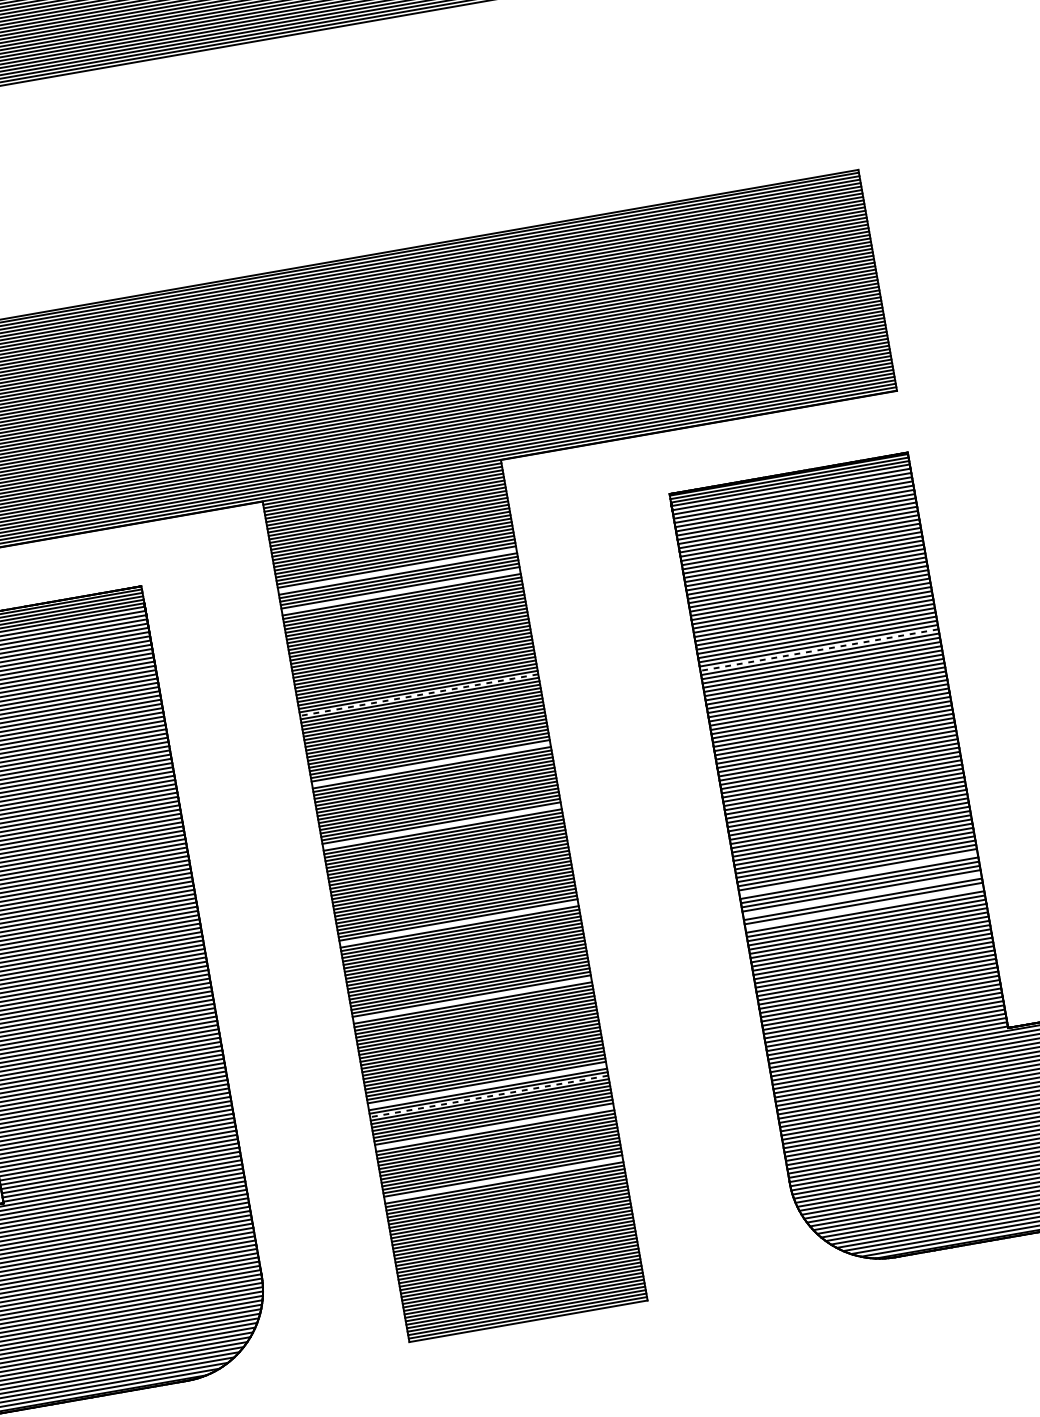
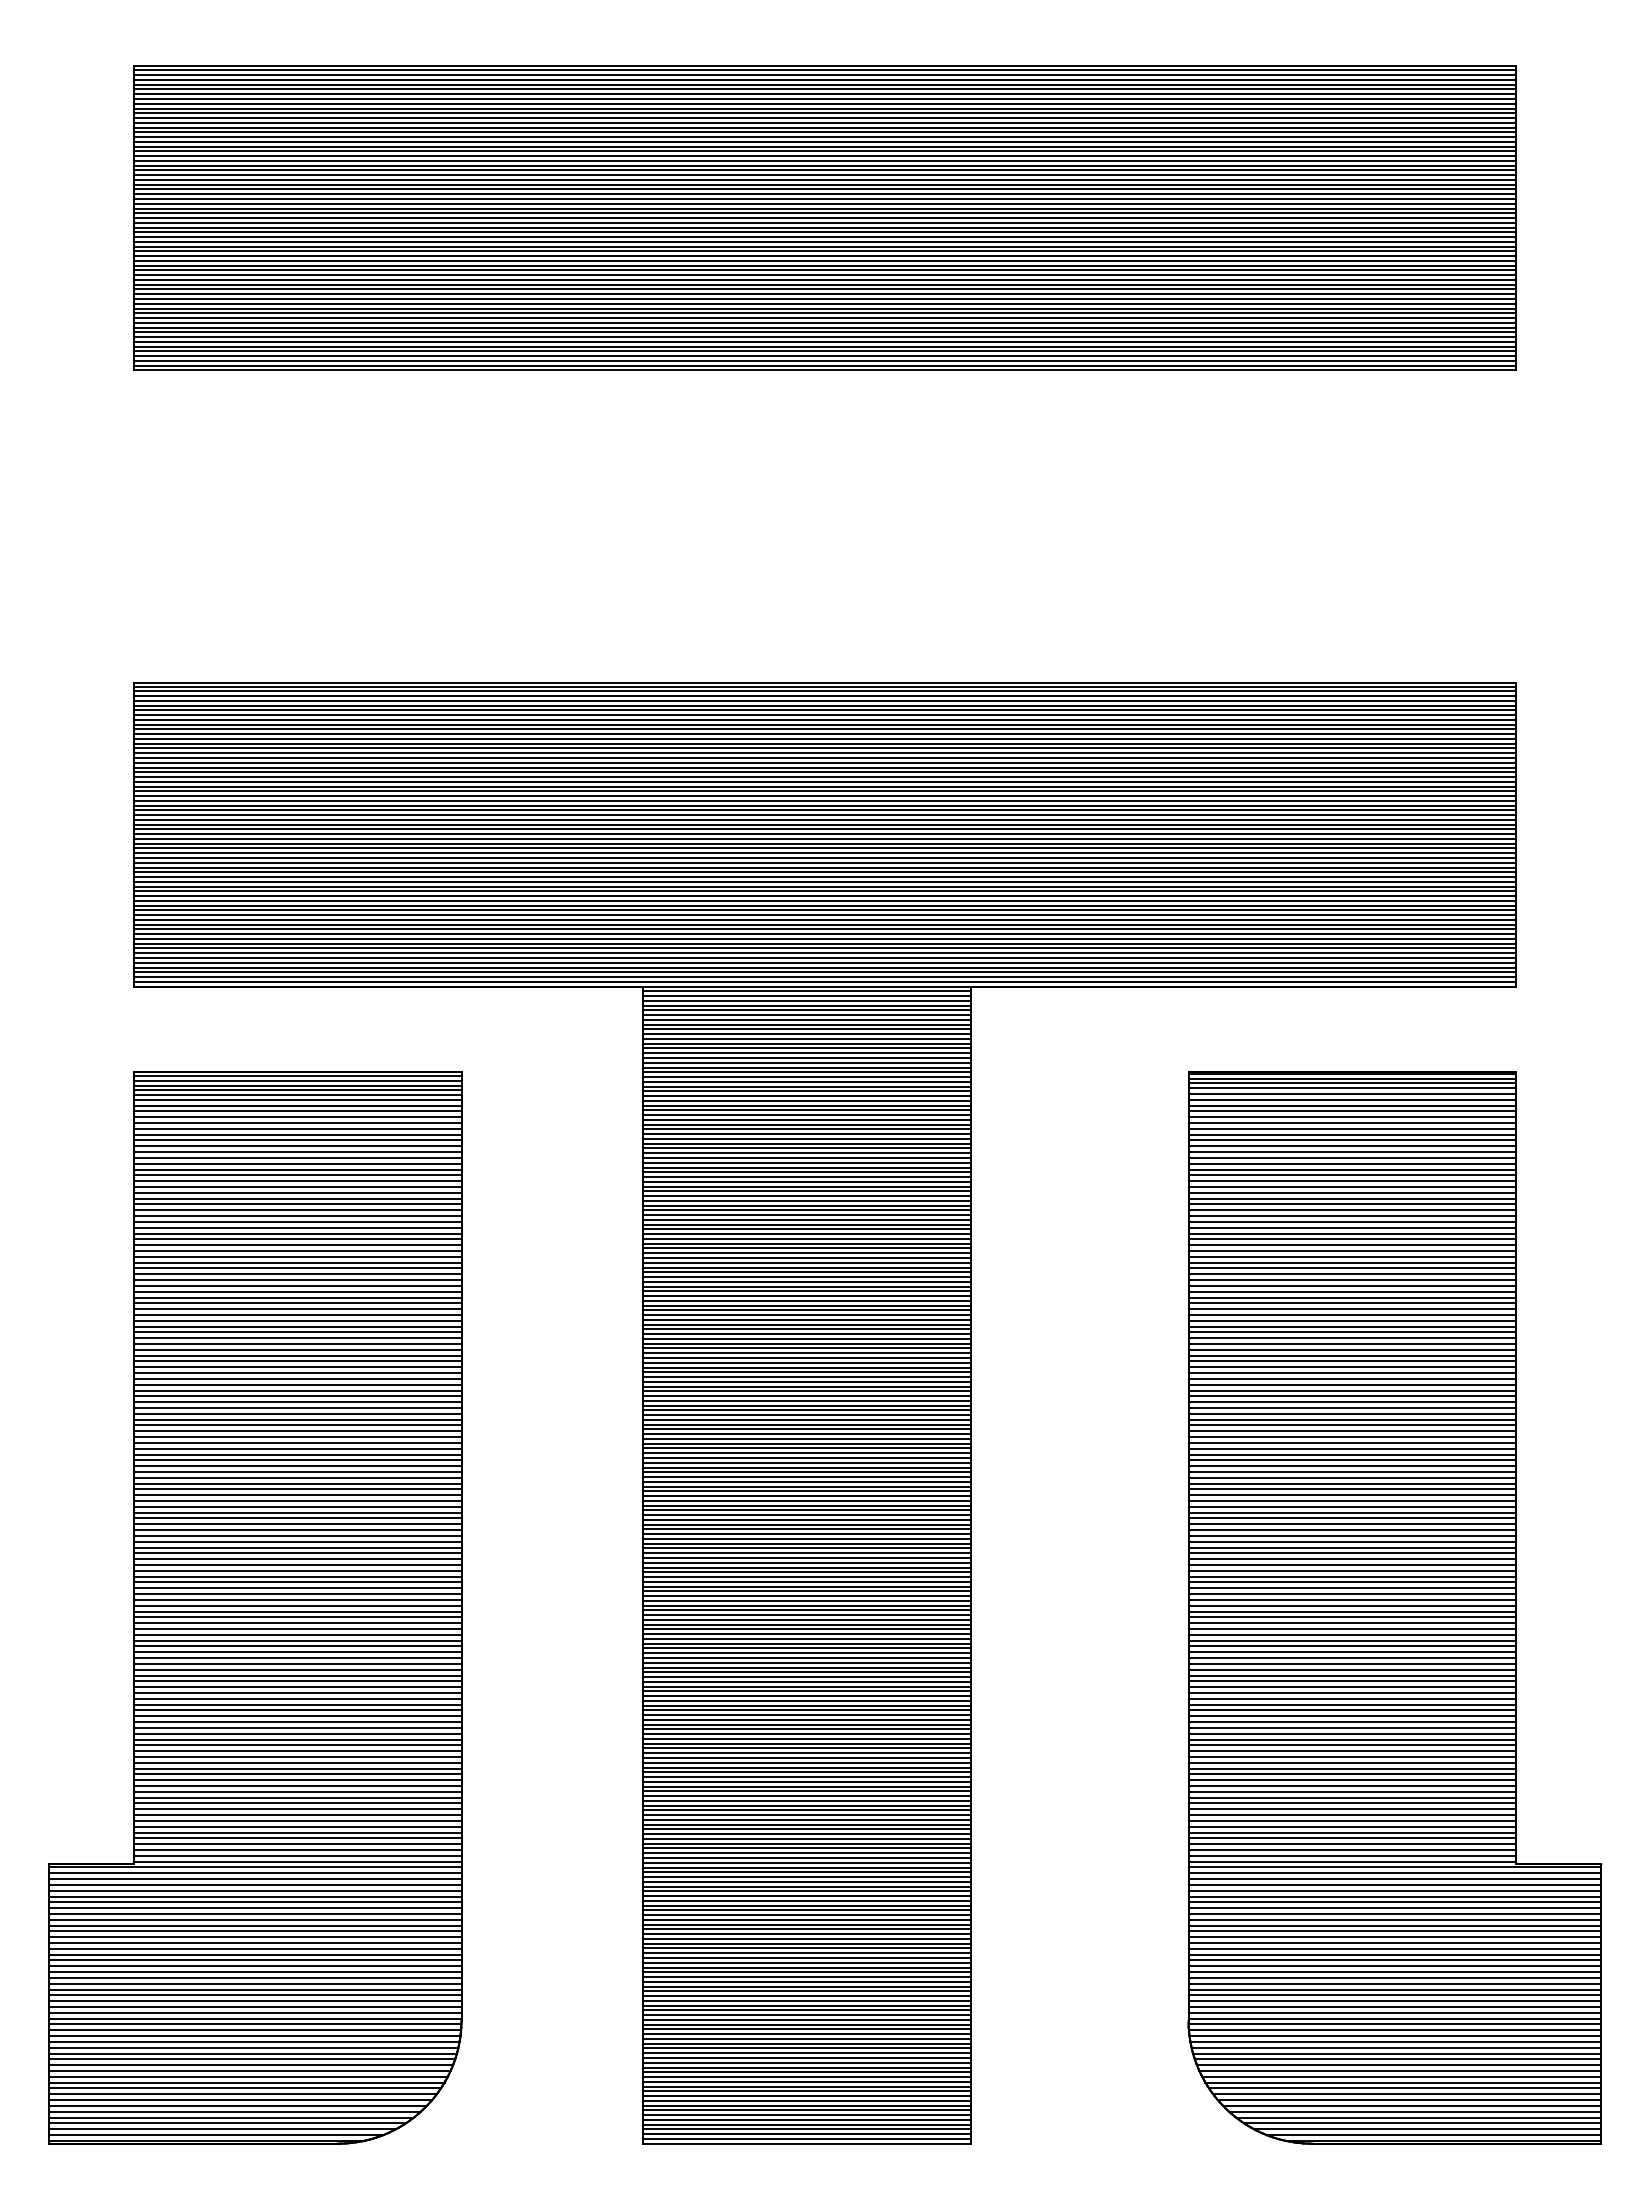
line: (397, 570) -> (807, 1110), added
line: (401, 590) -> (807, 1138), added
line: (819, 649) -> (1352, 1314), dashed -> solid
line: (419, 694) -> (807, 1281), dashed -> solid
line: (431, 764) -> (807, 1377), added
line: (442, 826) -> (807, 1462), added
line: (858, 874) -> (1352, 1623), added
line: (862, 895) -> (1352, 1652), added
line: (864, 907) -> (1352, 1669), added
line: (459, 923) -> (807, 1596), added
line: (472, 999) -> (807, 1700), added
line: (487, 1085) -> (807, 1819), added
line: (489, 1096) -> (807, 1834), dashed -> solid
line: (494, 1127) -> (807, 1877), added
line: (503, 1179) -> (807, 1948), added

